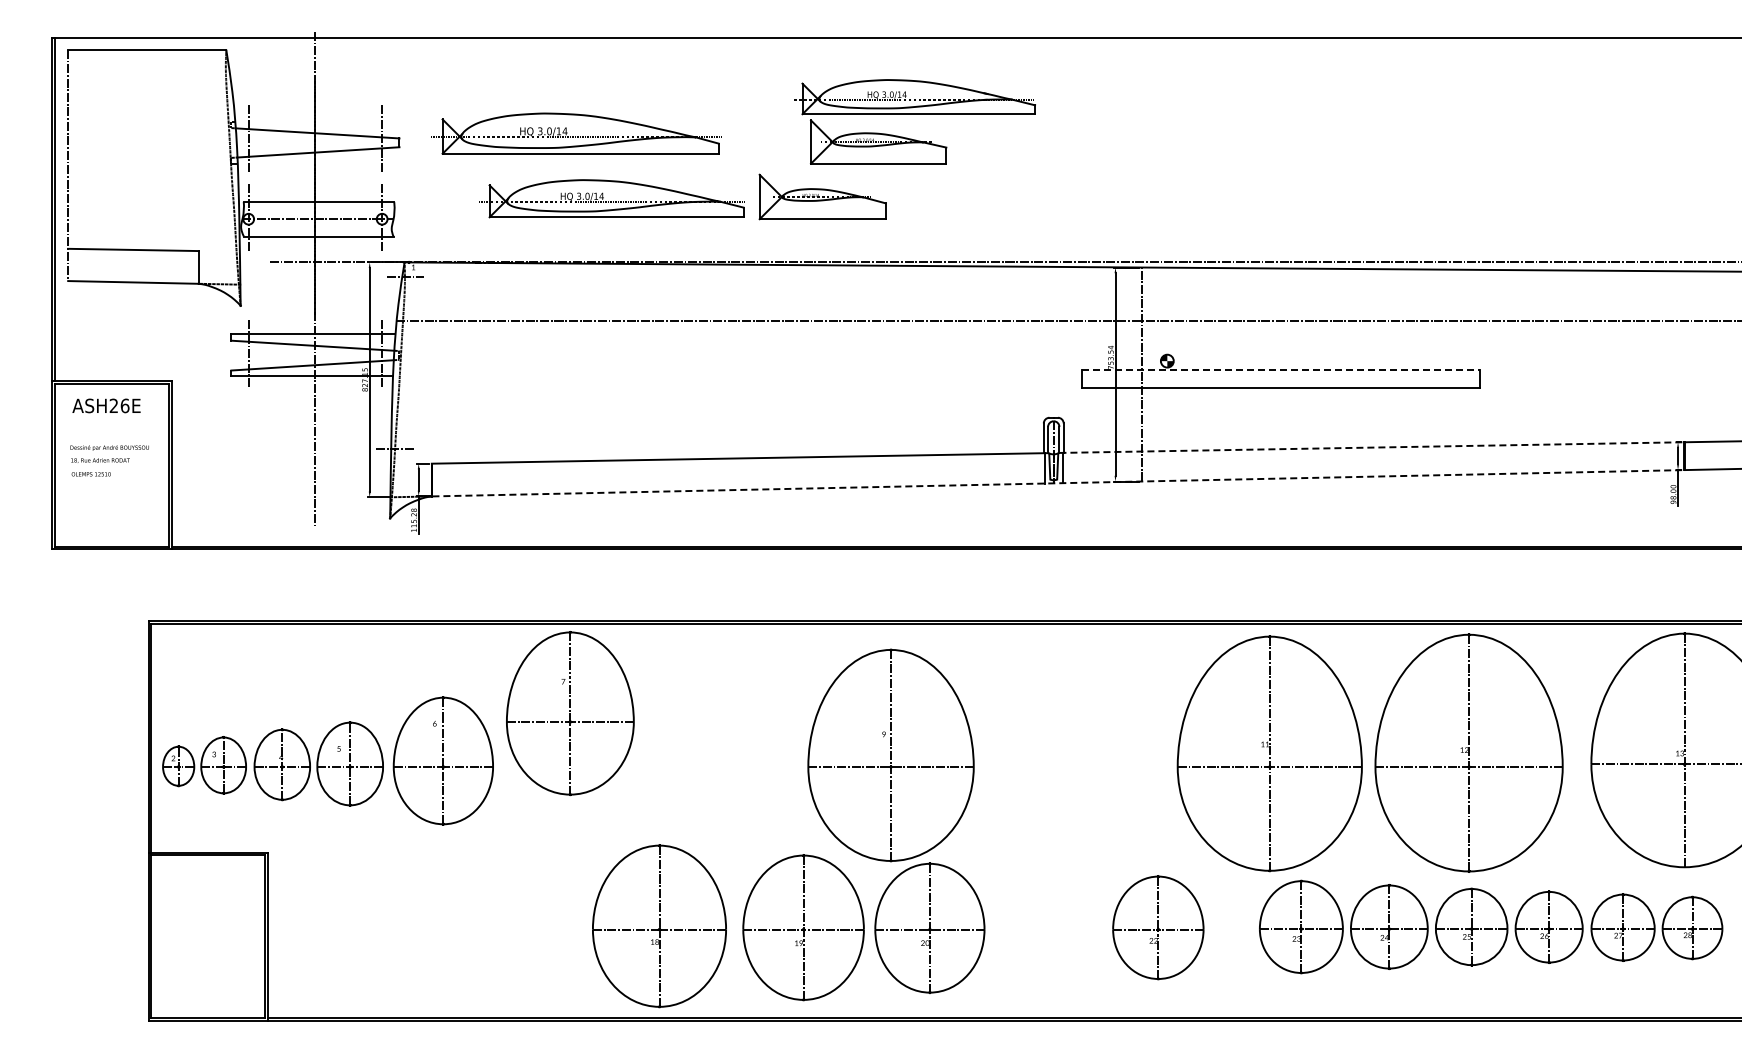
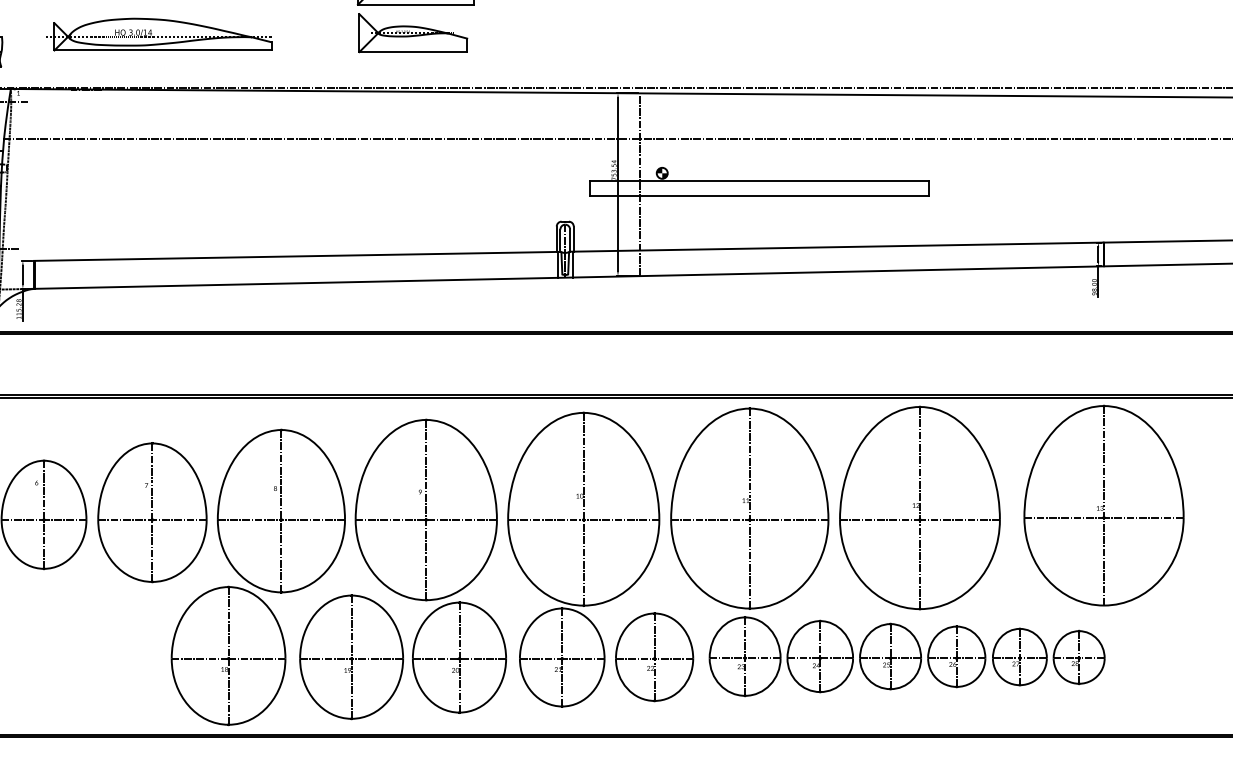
part: (822, 196) -> (413, 32), moved
part: (611, 198) -> (158, 34), moved
line: (1280, 369) -> (758, 180), dashed -> solid
line: (1372, 447) -> (837, 247), dashed -> solid
line: (1058, 483) -> (569, 277), dashed -> solid
part: (570, 713) -> (152, 512), moved
part: (721, 756) -> (281, 510), added
part: (1075, 813) -> (583, 559), added
part: (1491, 926) -> (907, 656), moved

